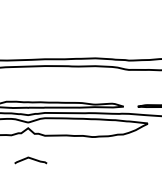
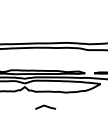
curve: (30, 159) -> (45, 106), moved

